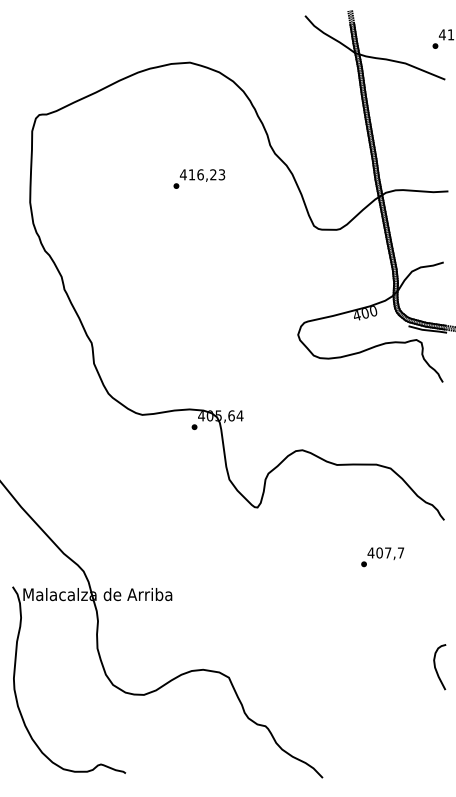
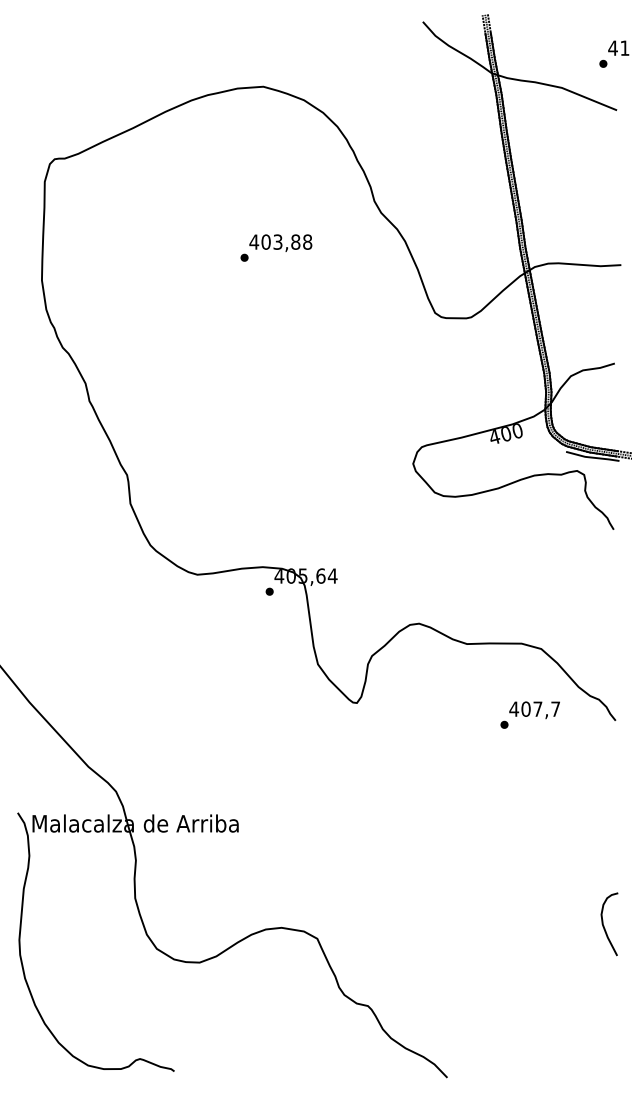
text: (206, 174) -> (286, 241), 416,23 -> 403,88
text: (382, 557) -> (530, 715), moved

